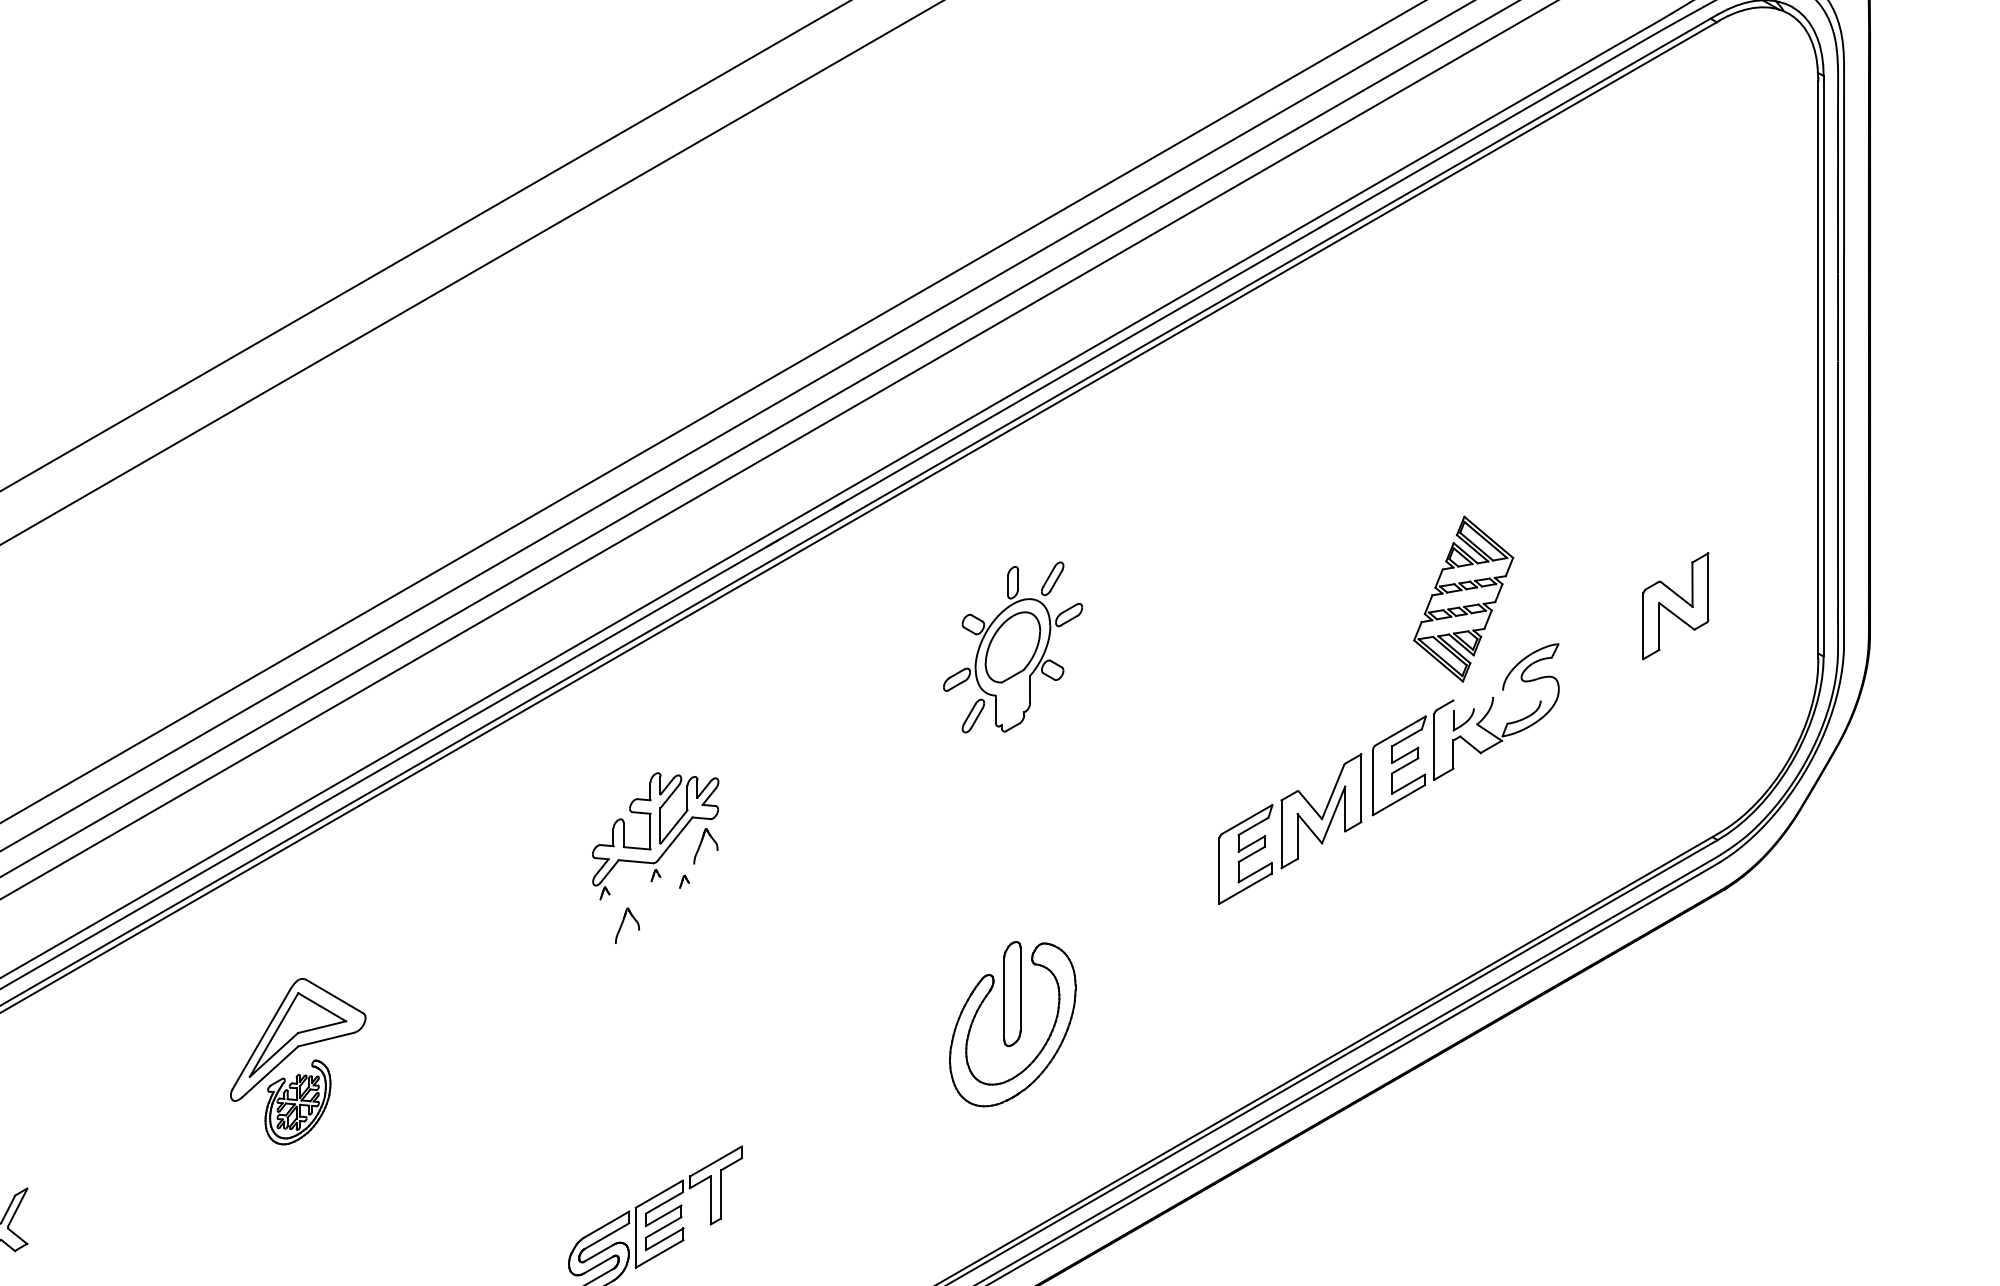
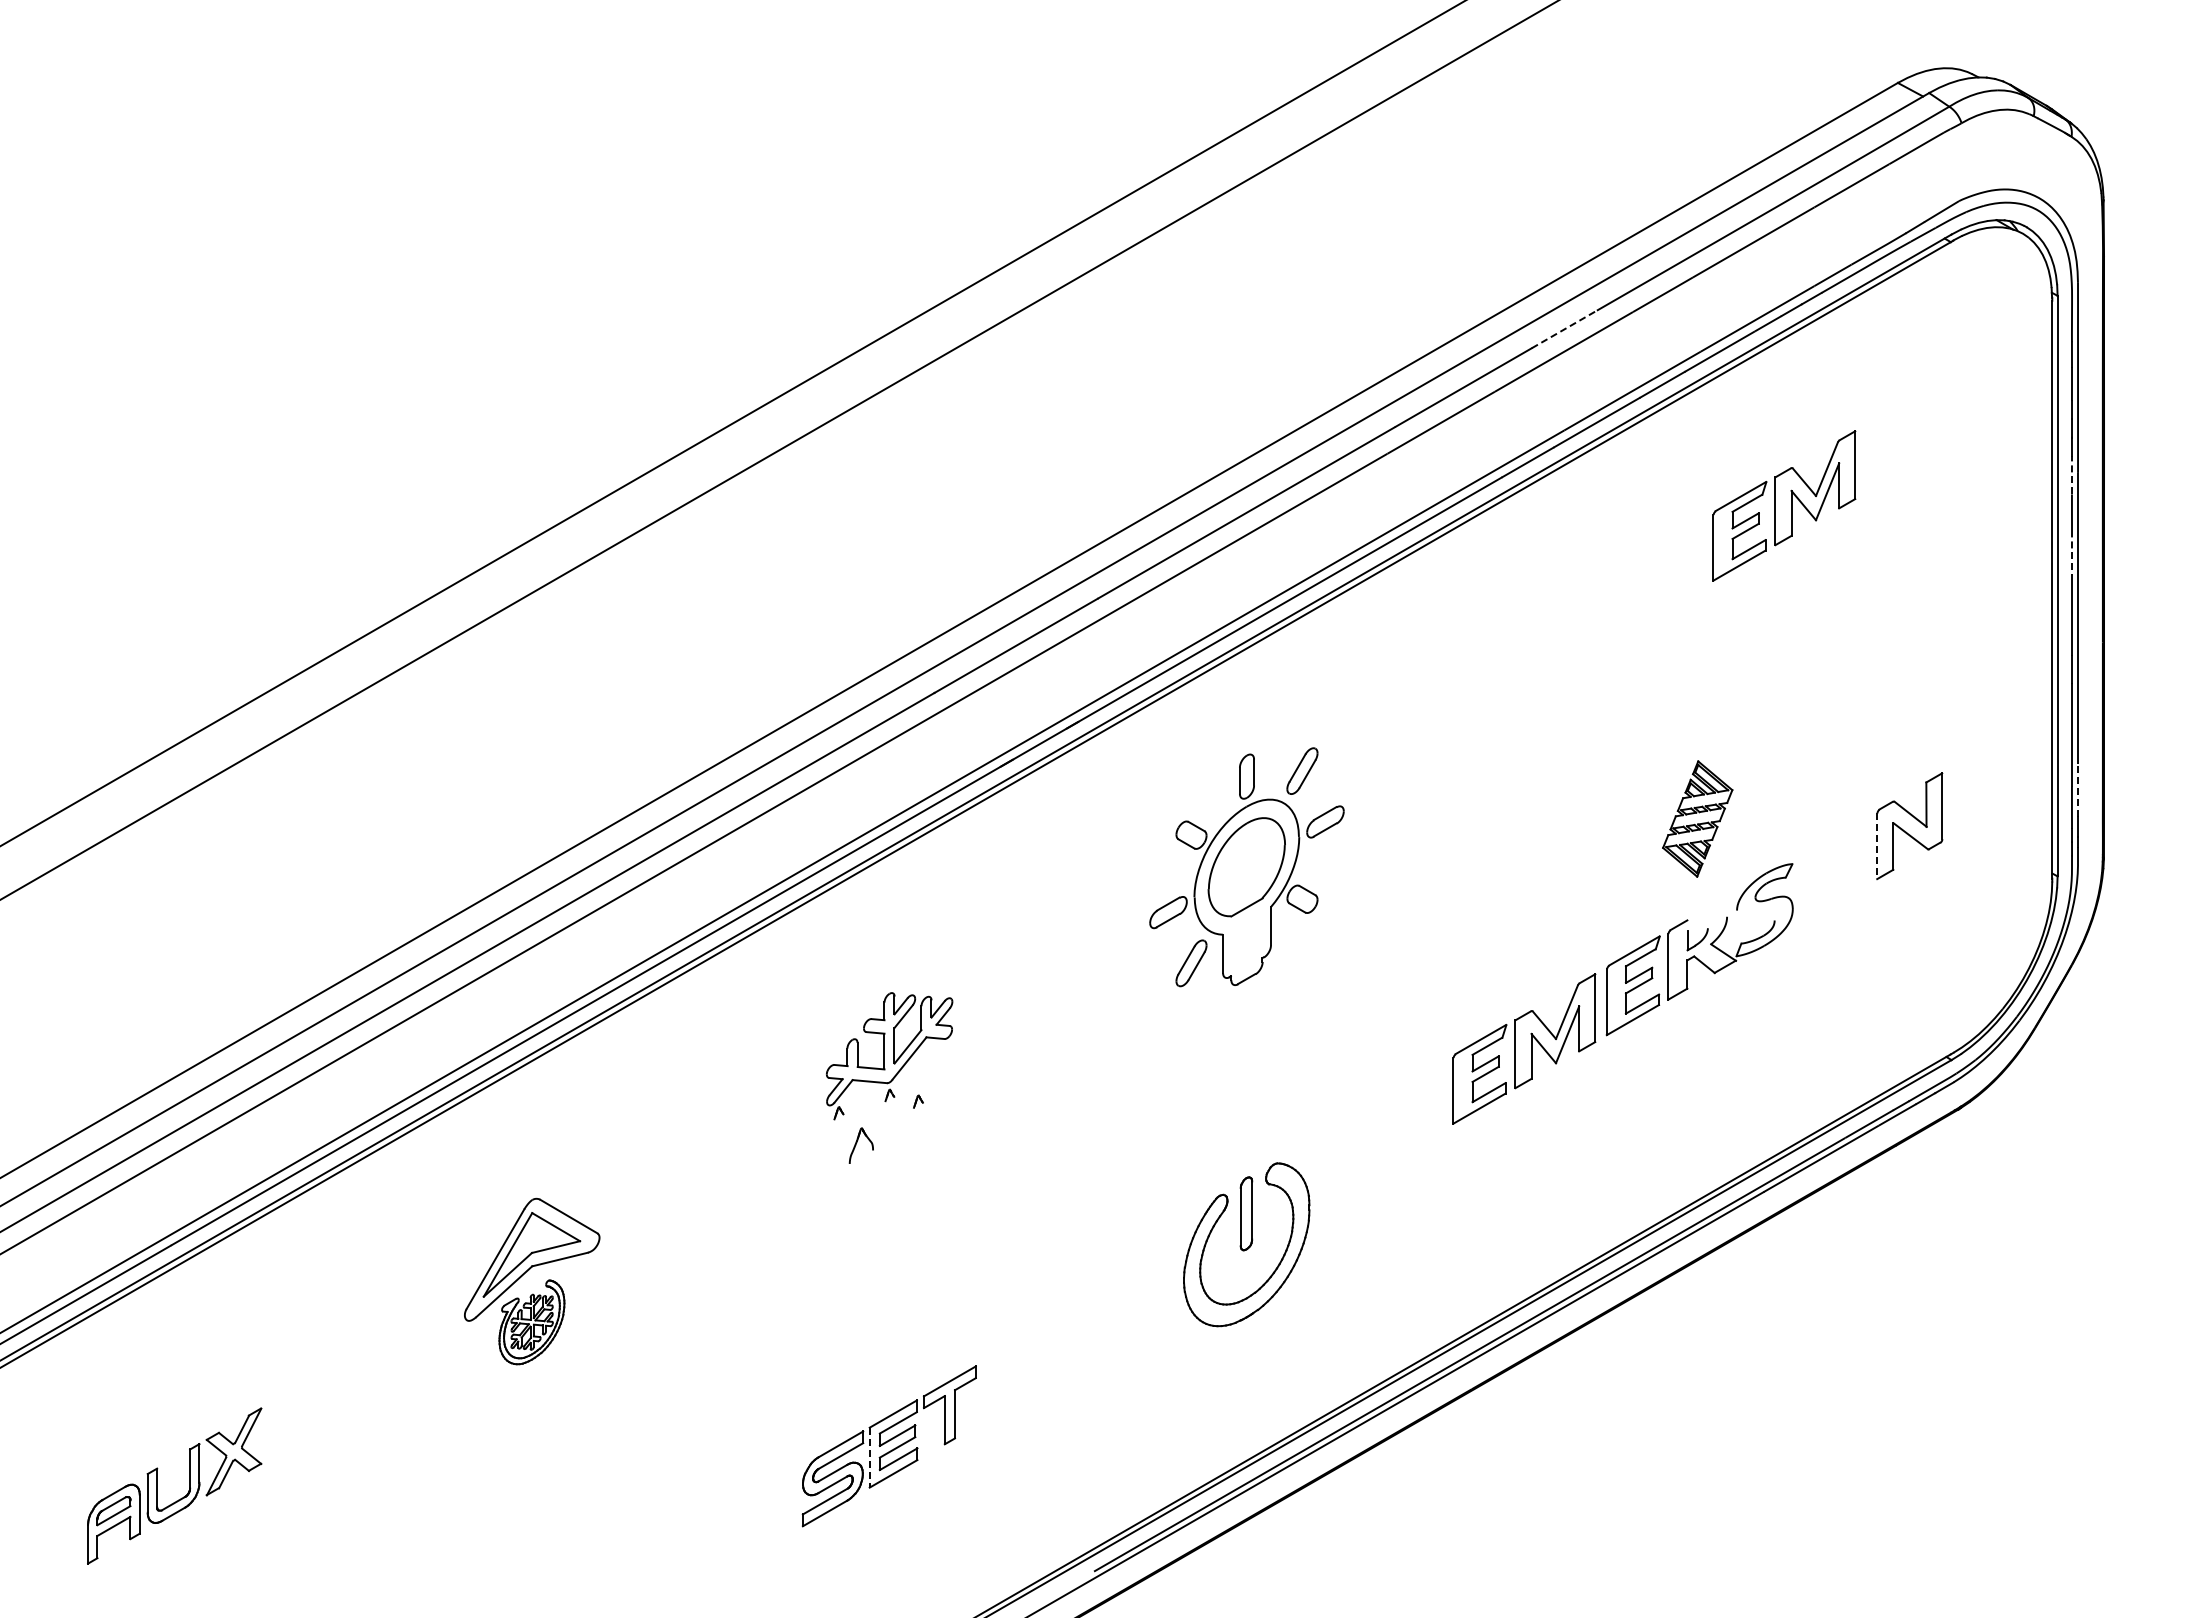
line: (1330, 109) -> (1564, 329), solid -> dashed
line: (1837, 255) -> (2071, 475), solid -> dashed
part: (1550, 285) -> (1784, 505), added
line: (1837, 337) -> (2071, 557), solid -> dashed
line: (1844, 570) -> (2078, 790), solid -> dashed
part: (1463, 598) -> (1697, 818), size x0.7
line: (1643, 626) -> (1877, 846), solid -> dashed
part: (1012, 647) -> (1246, 867), size x1.4
part: (705, 845) -> (939, 1065), removed
part: (1012, 993) -> (1246, 1213), size x0.7
line: (635, 1237) -> (869, 1457), solid -> dashed

